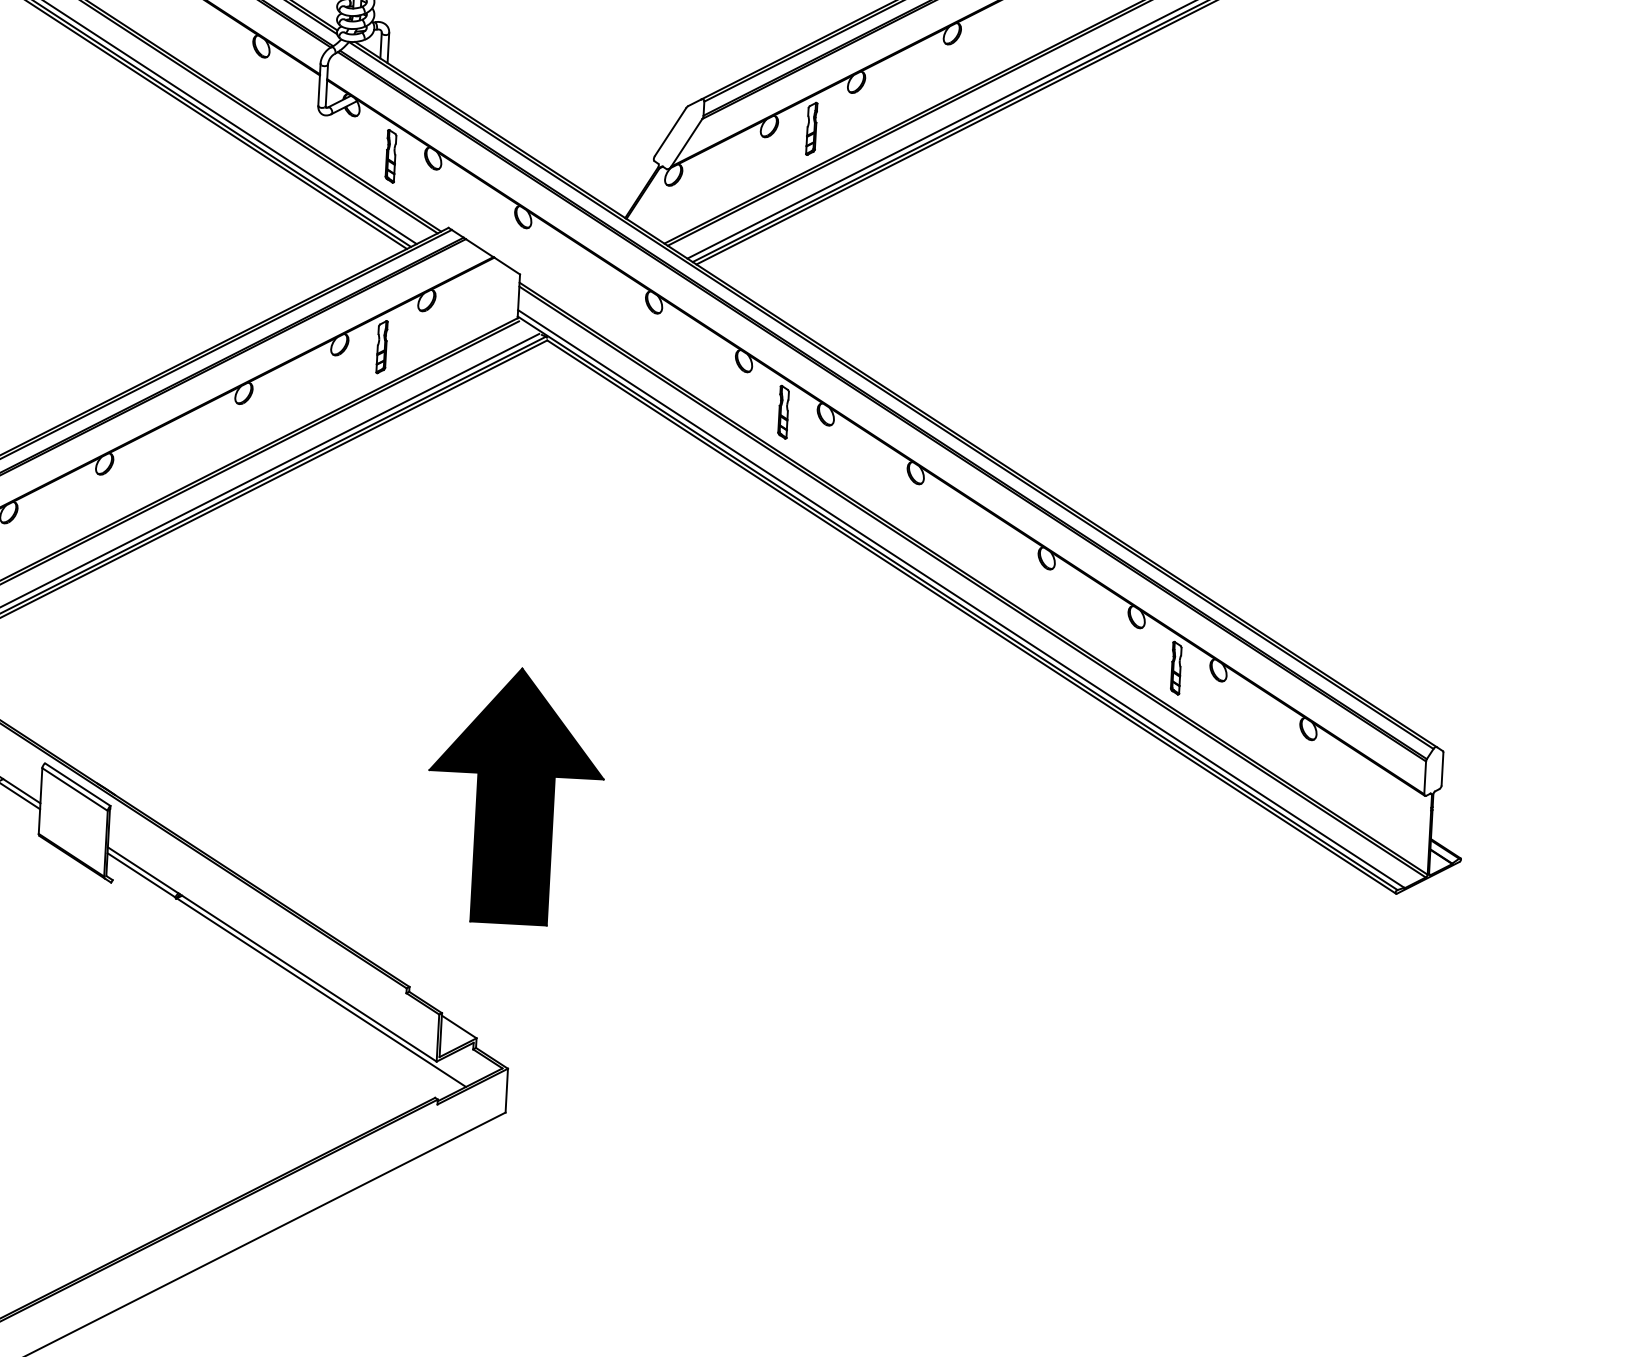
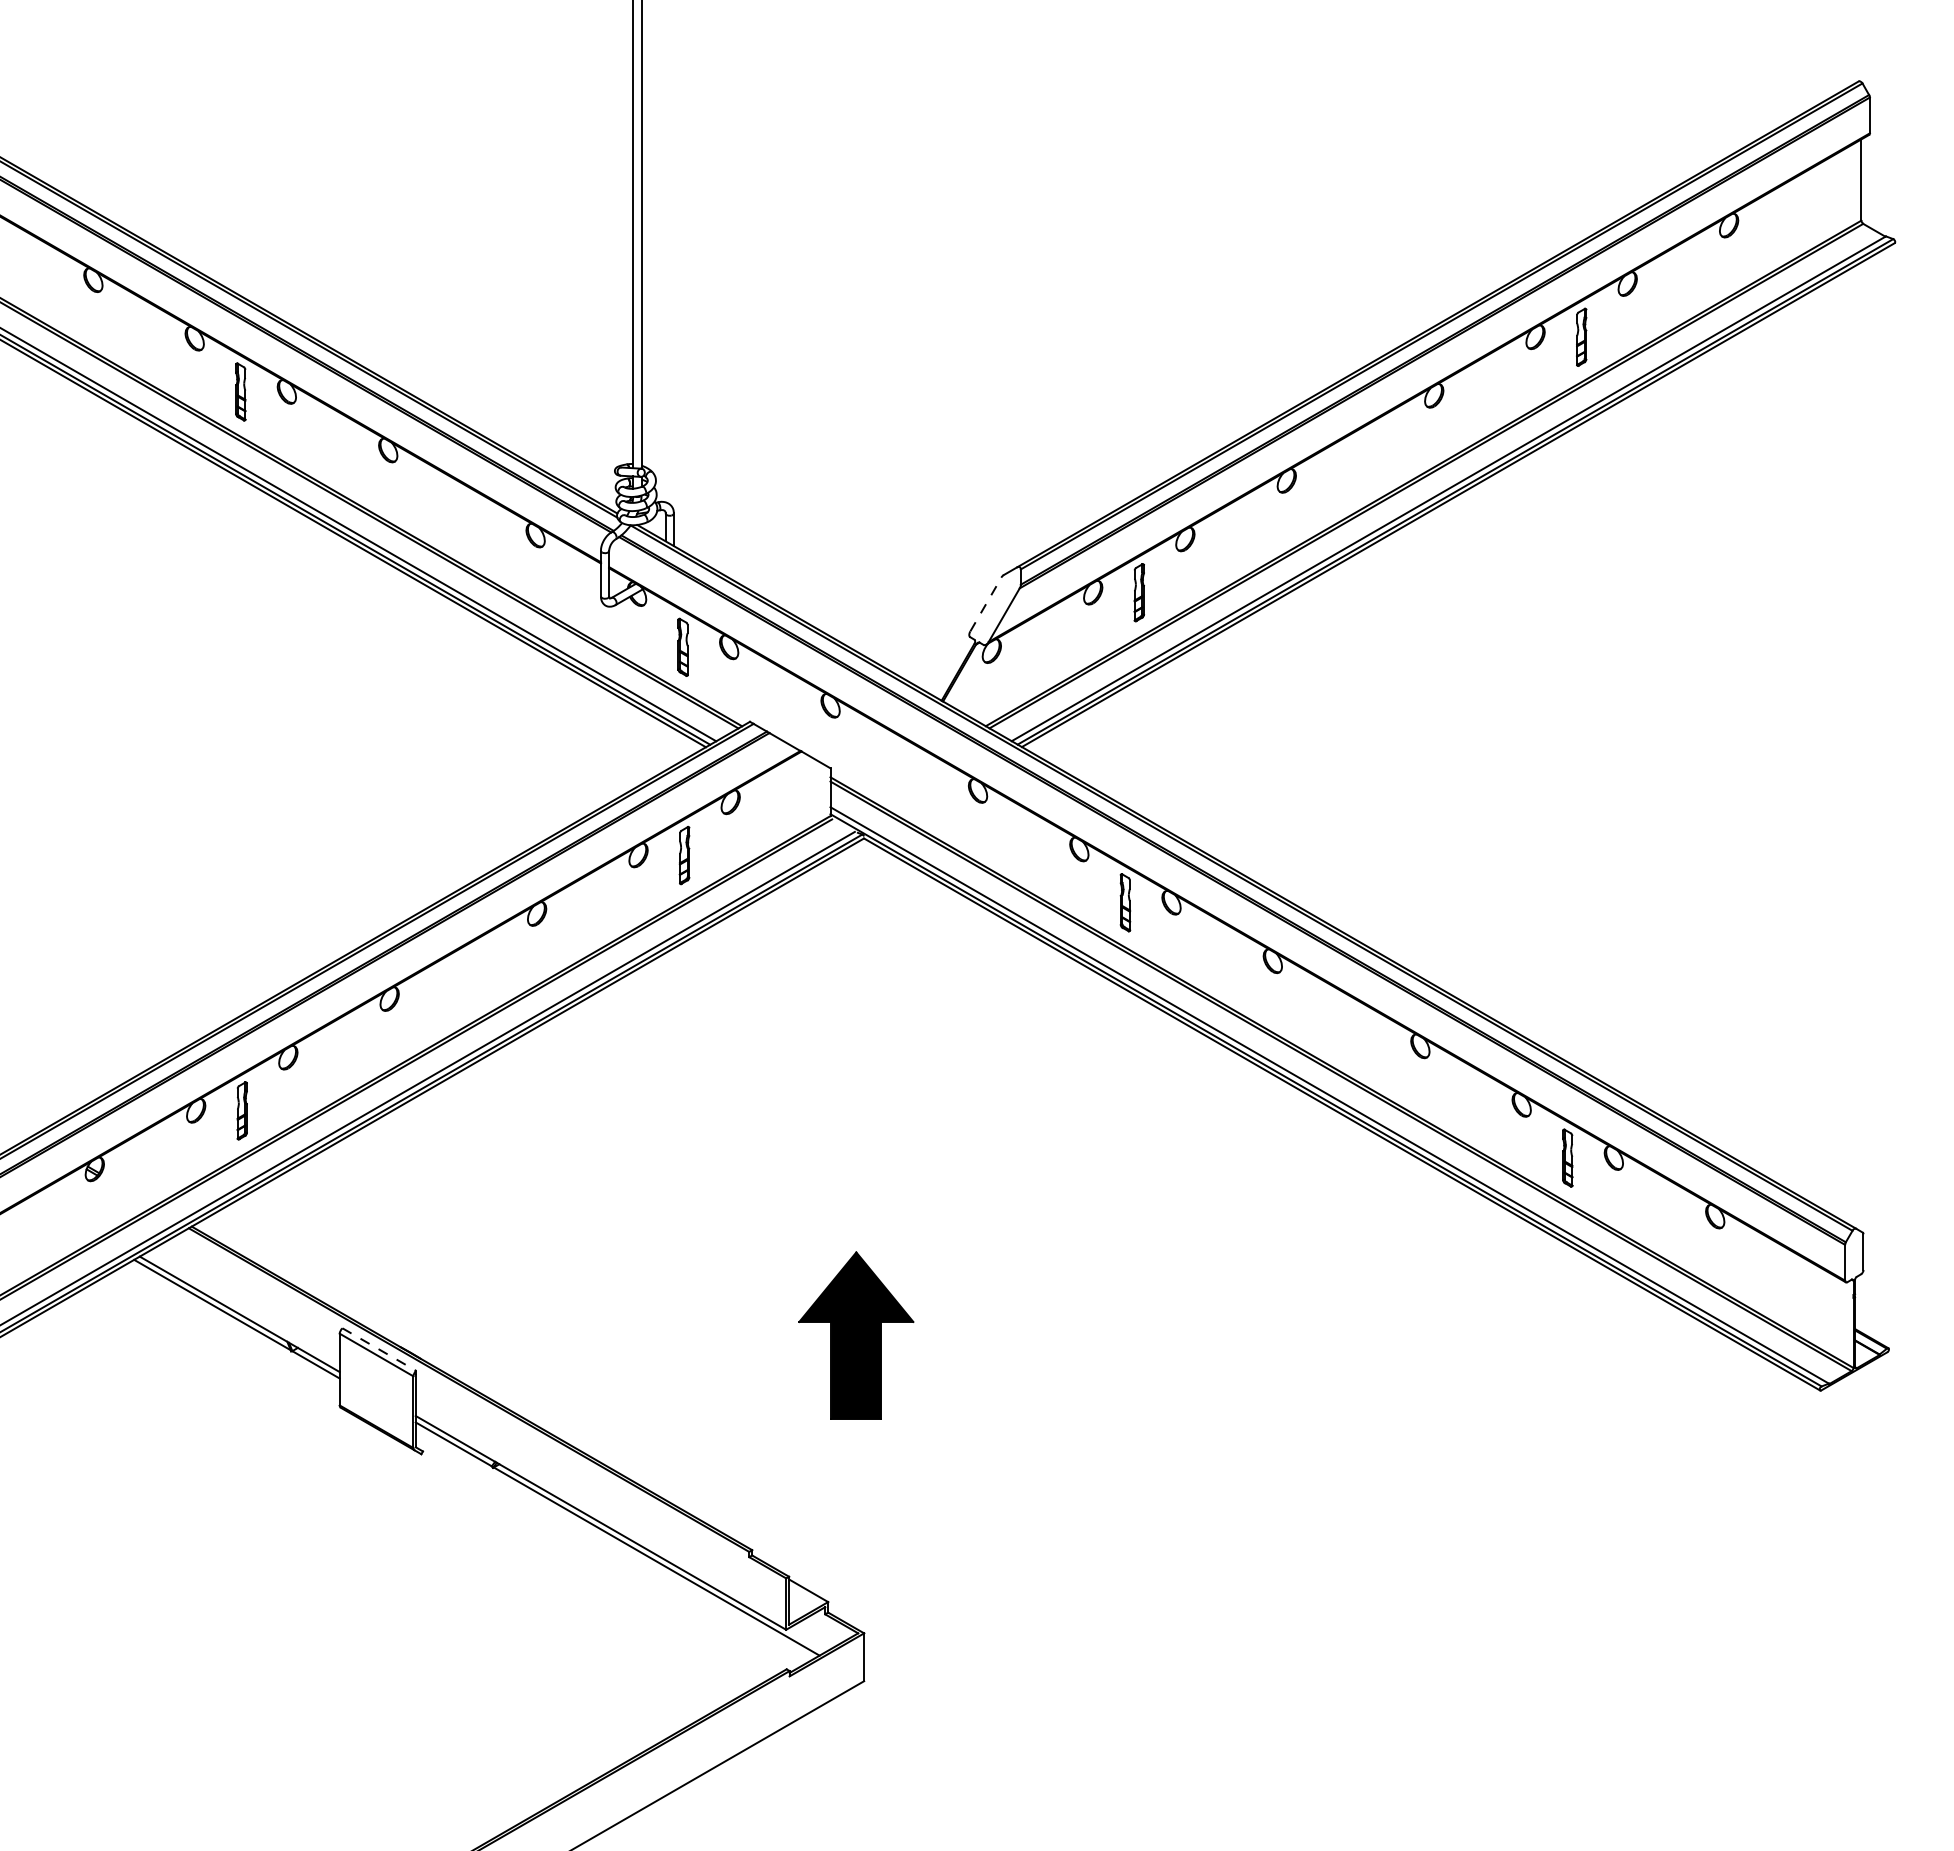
line: (670, 132) -> (985, 604), solid -> dashed
line: (77, 784) -> (379, 1349), solid -> dashed
part: (515, 795) -> (856, 1335), size x0.6

